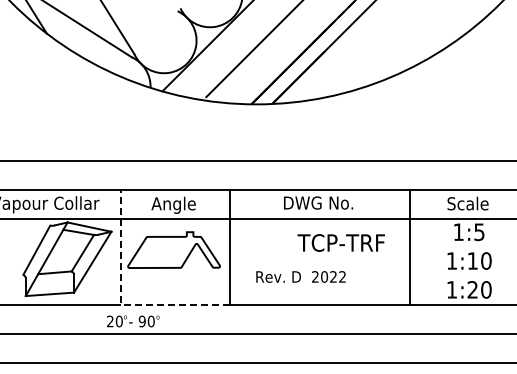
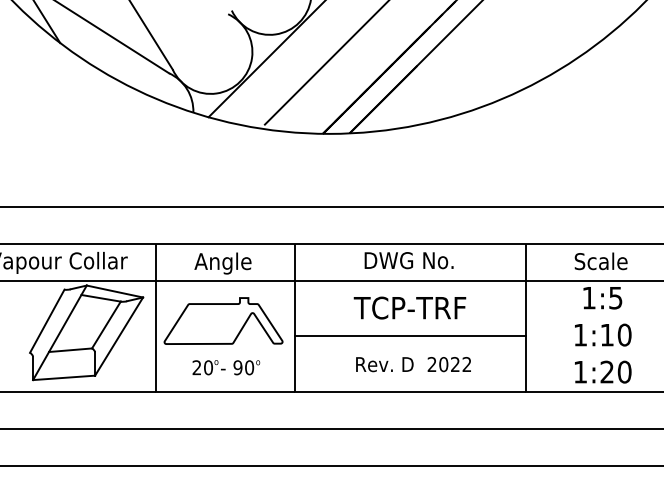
text: (340, 242) -> (409, 307), moved
line: (319, 261) -> (410, 335), added
text: (300, 276) -> (412, 363), moved
line: (121, 302) -> (156, 388), dashed -> solid
text: (133, 321) -> (226, 367), moved

